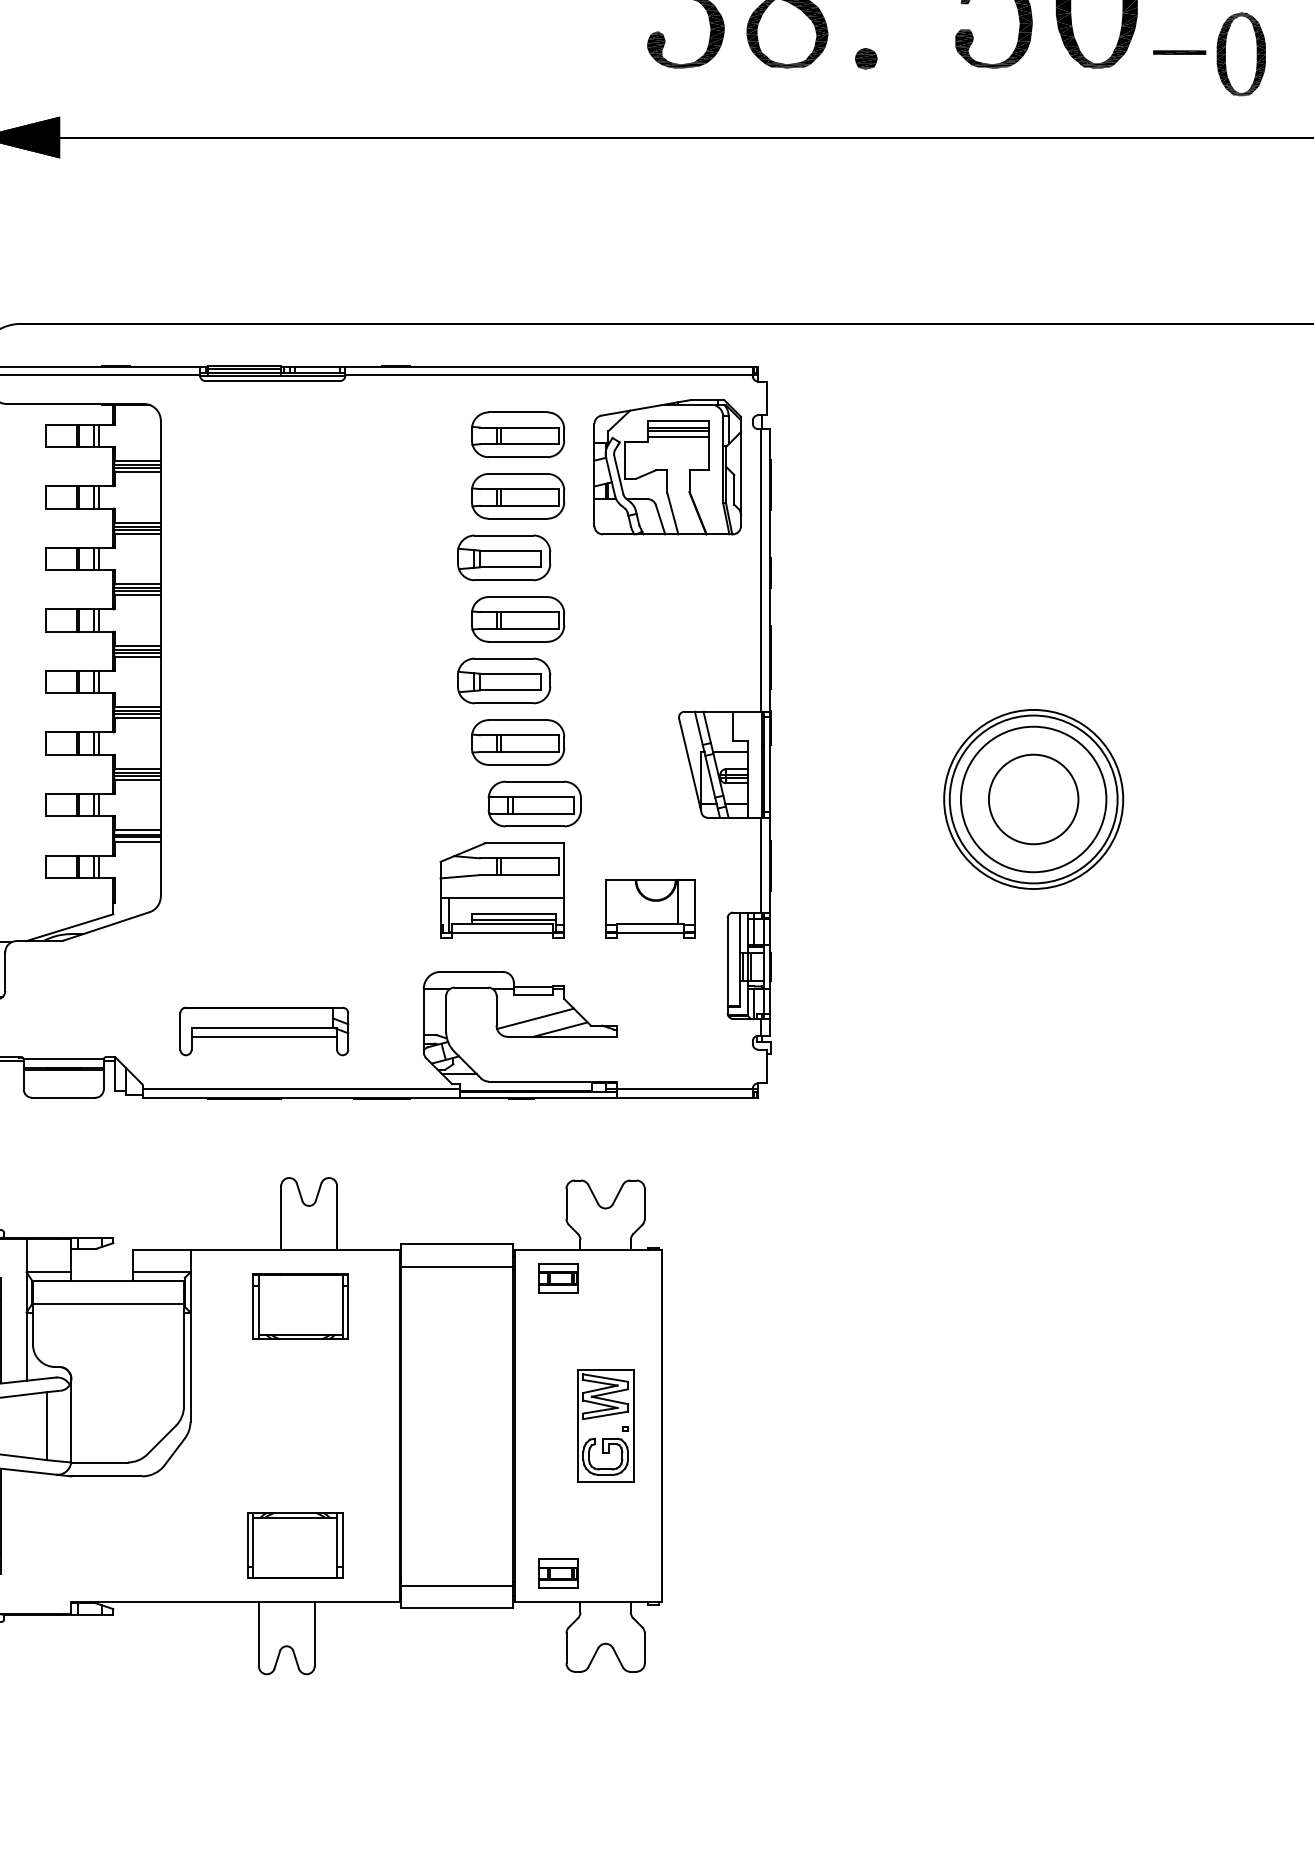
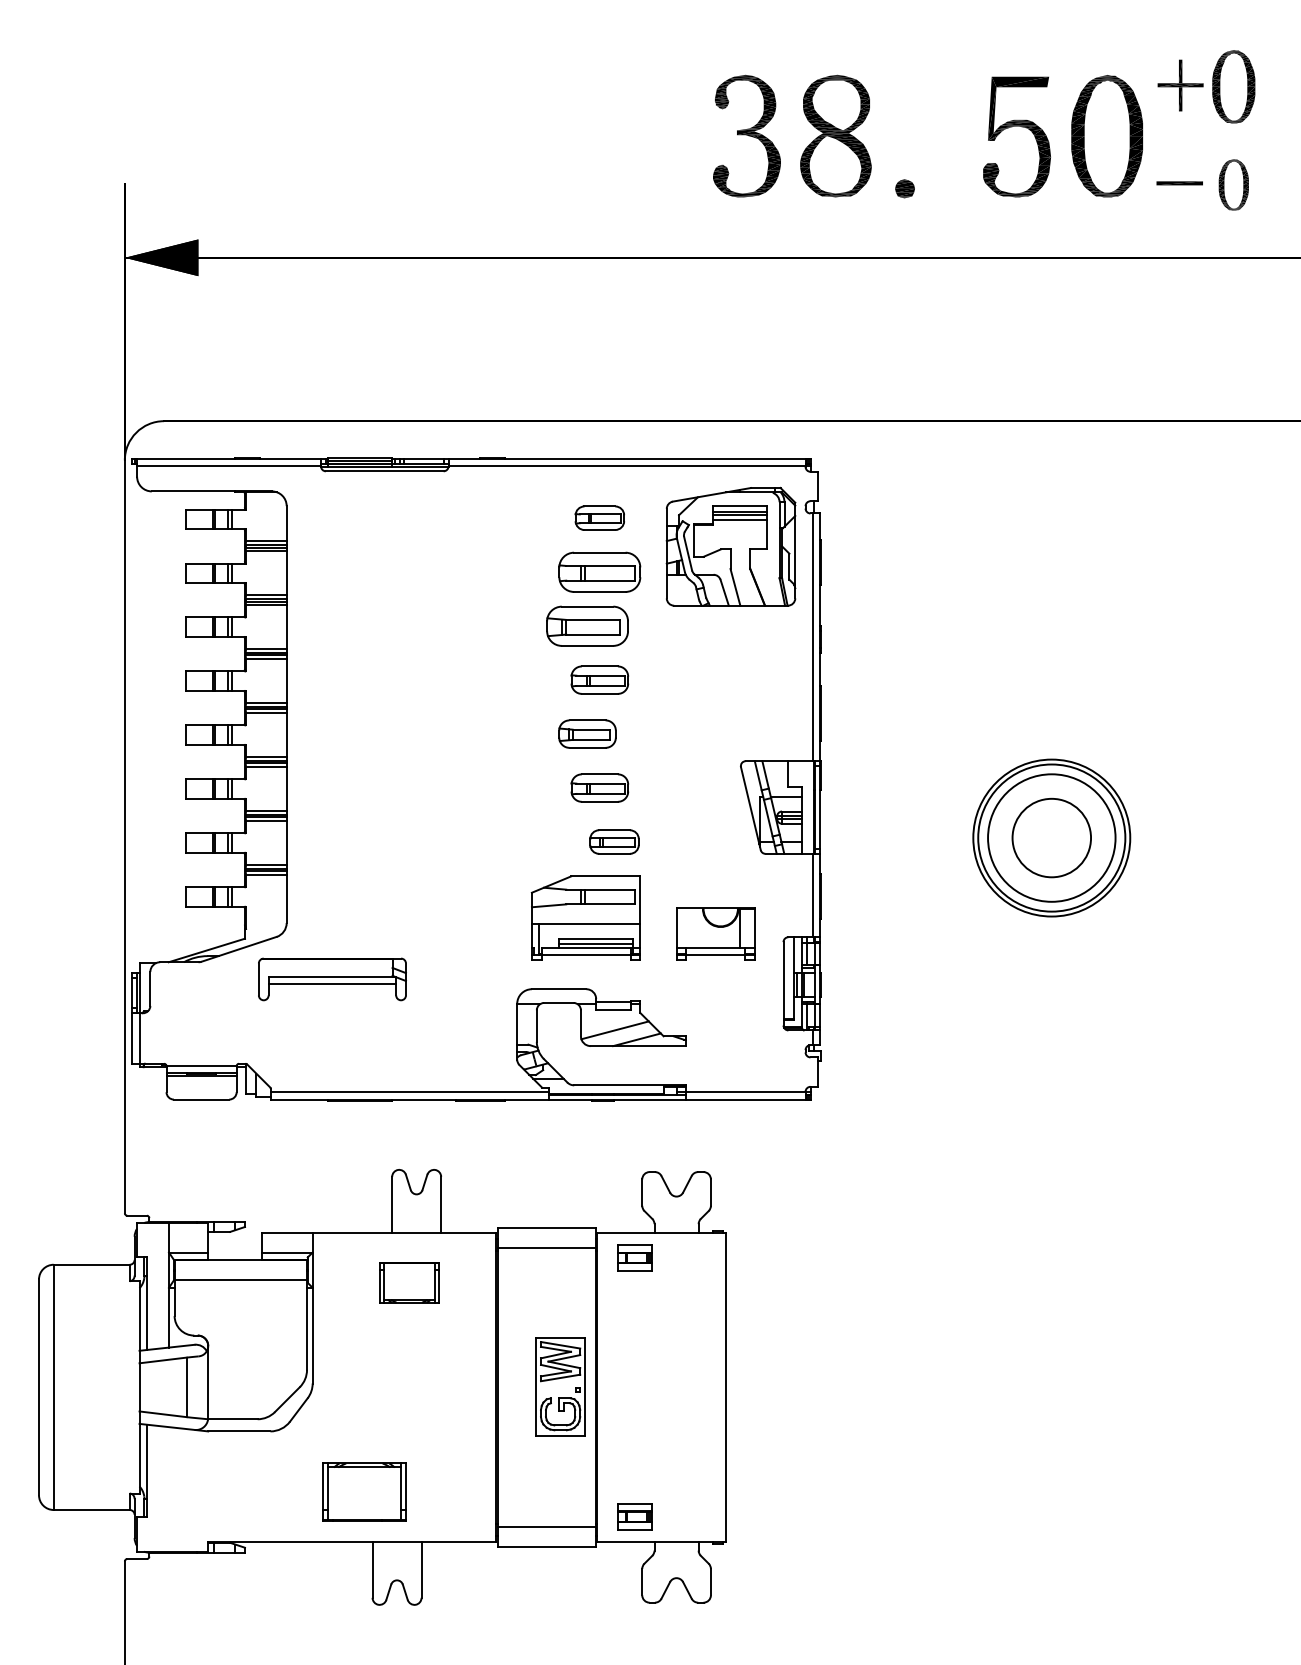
part: (1240, 53) -> (1233, 184), size x0.7
part: (517, 433) -> (599, 517), size x0.6
part: (517, 618) -> (599, 679), size x0.7
part: (504, 680) -> (587, 733), size x0.7
part: (517, 741) -> (599, 787), size x0.7
part: (534, 803) -> (614, 841), size x0.6
part: (264, 1031) -> (332, 979), moved
part: (300, 1306) -> (409, 1282), size x0.7
part: (605, 1425) -> (560, 1386), moved
part: (295, 1544) -> (364, 1491), moved

